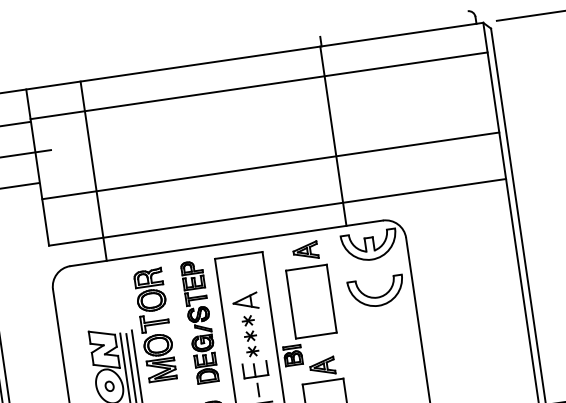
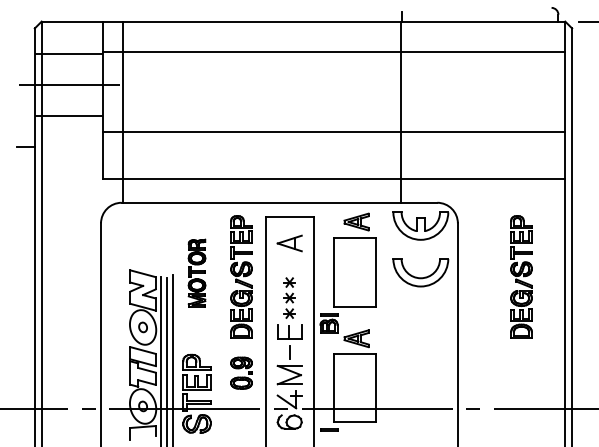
line: (93, 170) -> (123, 111), moved
part: (476, 281) -> (521, 276), added
part: (245, 301) -> (289, 243), moved
part: (154, 324) -> (196, 272), size x0.6

